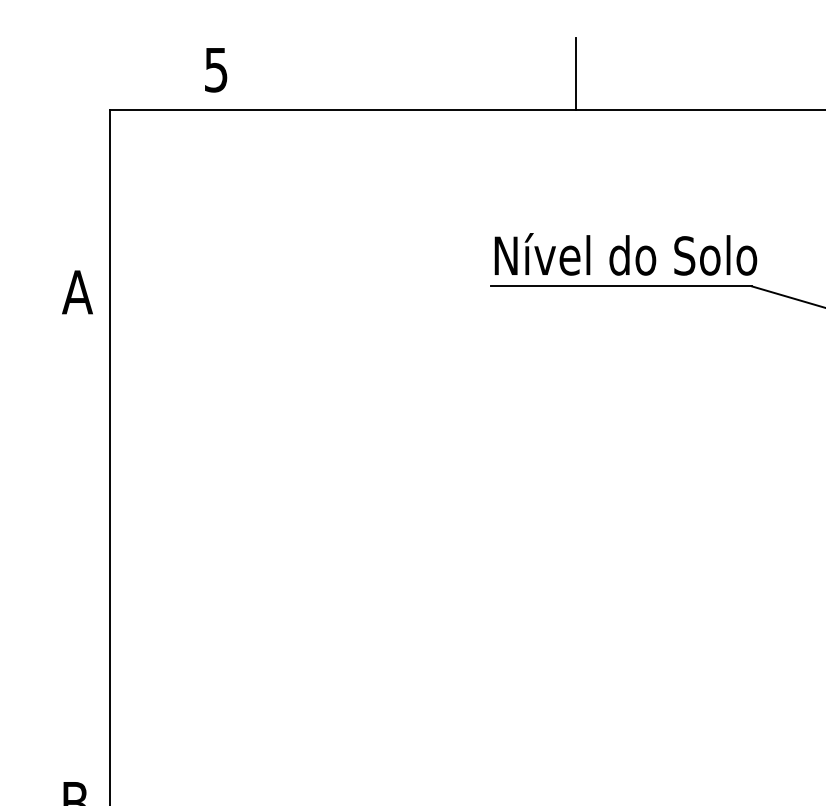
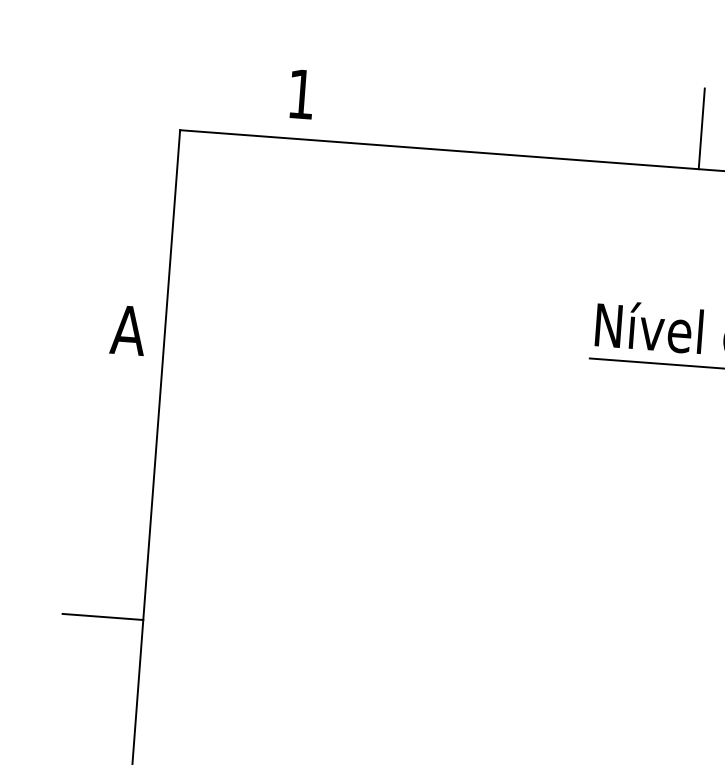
text: (216, 70) -> (301, 94), 5 -> 1
line: (73, 549) -> (102, 616), added

